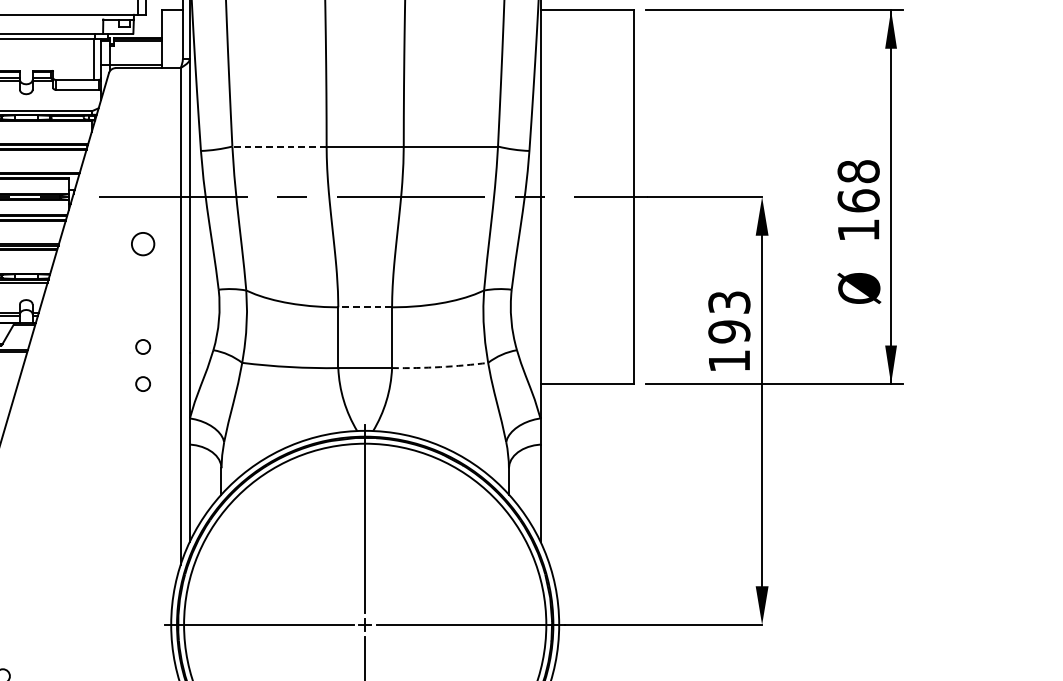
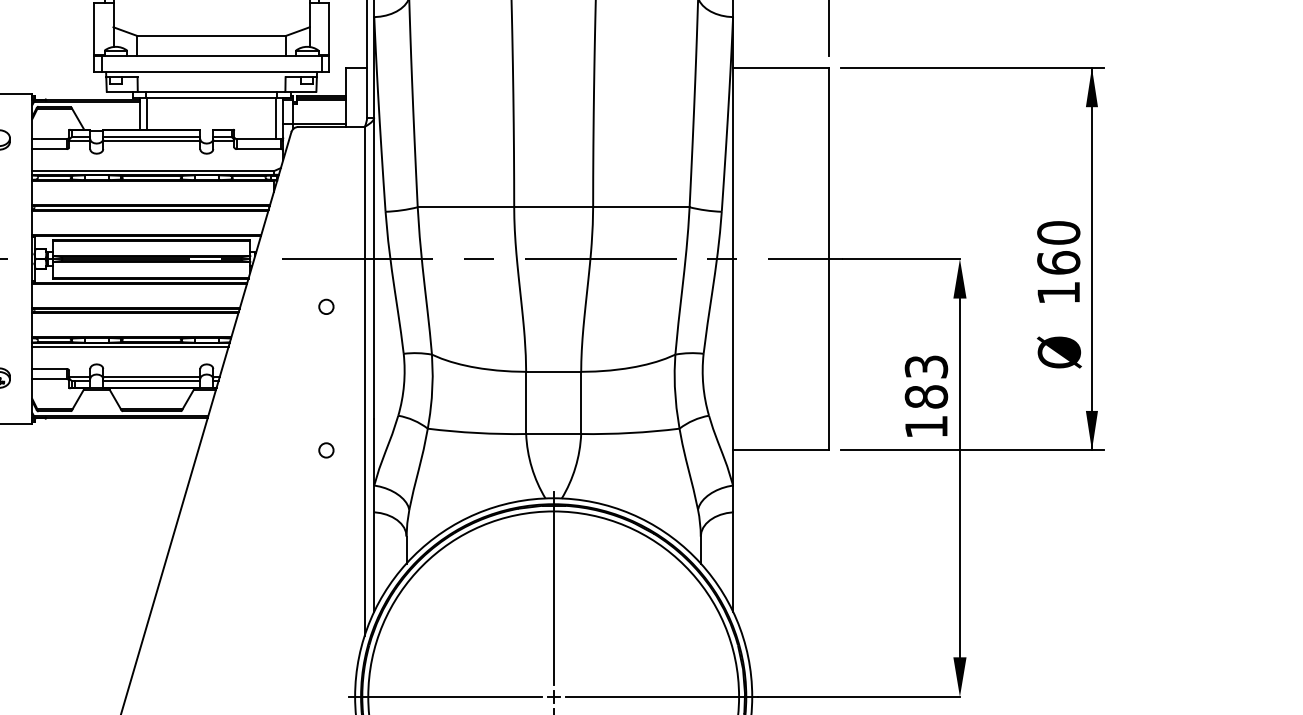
line: (279, 146) -> (465, 207), dashed -> solid
text: (858, 171) -> (1058, 232), 168 -> 160
circle: (143, 243) -> (326, 306), size x0.62
line: (365, 306) -> (553, 371), dashed -> solid
text: (729, 331) -> (926, 396), 193 -> 183
circle: (143, 347) -> (326, 412), removed
arc: (440, 367) -> (630, 433), dashed -> solid

